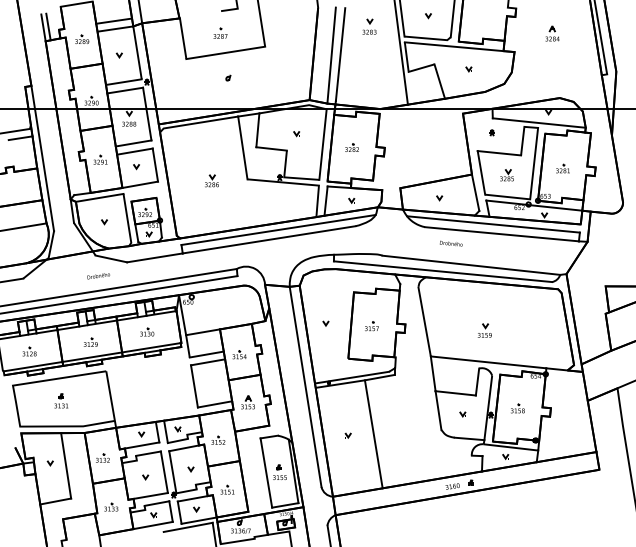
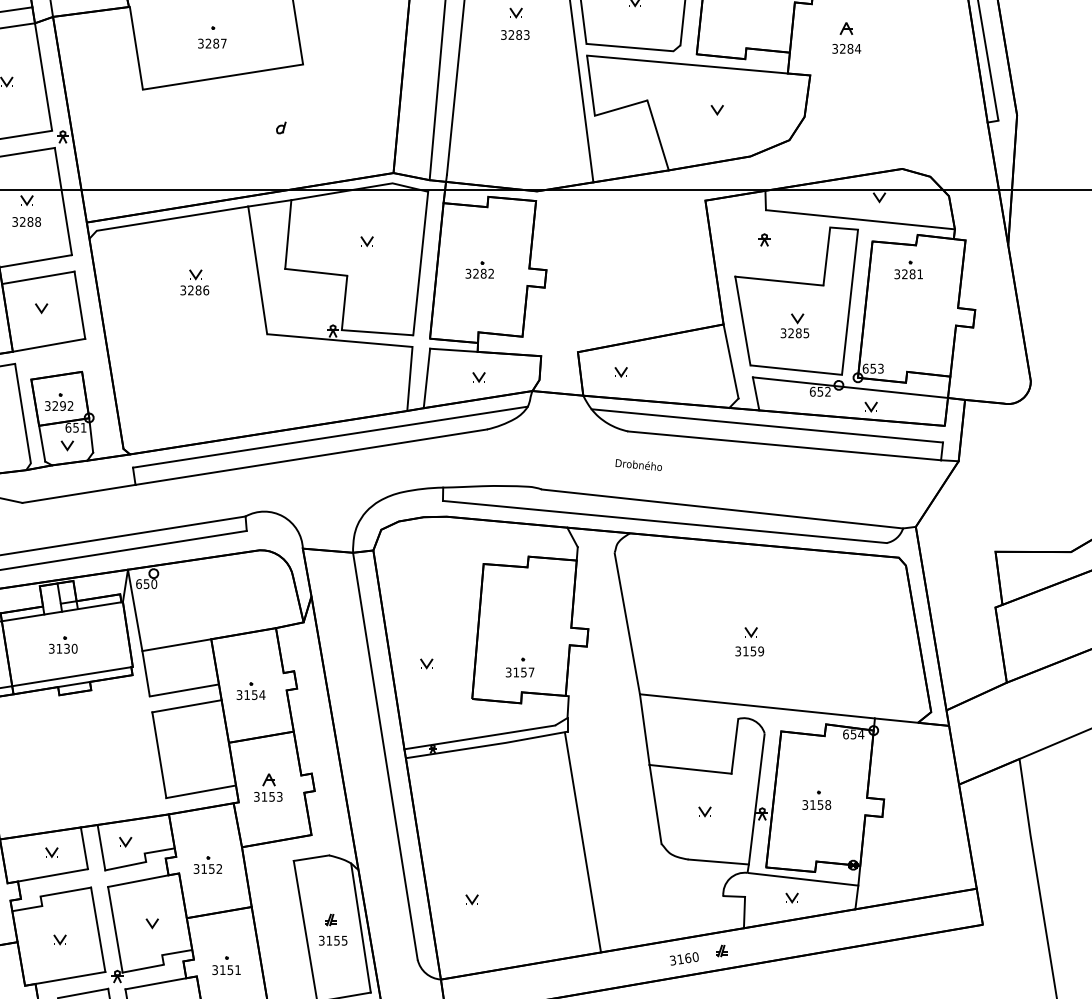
part: (552, 33) -> (846, 37), moved
part: (228, 77) -> (281, 127), moved
part: (562, 168) -> (907, 269), moved
part: (211, 180) -> (193, 281), moved
part: (439, 198) -> (620, 373), moved
text: (451, 243) -> (639, 464), moved
part: (325, 323) -> (425, 663), moved
part: (371, 326) -> (519, 667), moved
line: (373, 434) -> (582, 842), moved
part: (347, 435) -> (470, 899), moved

